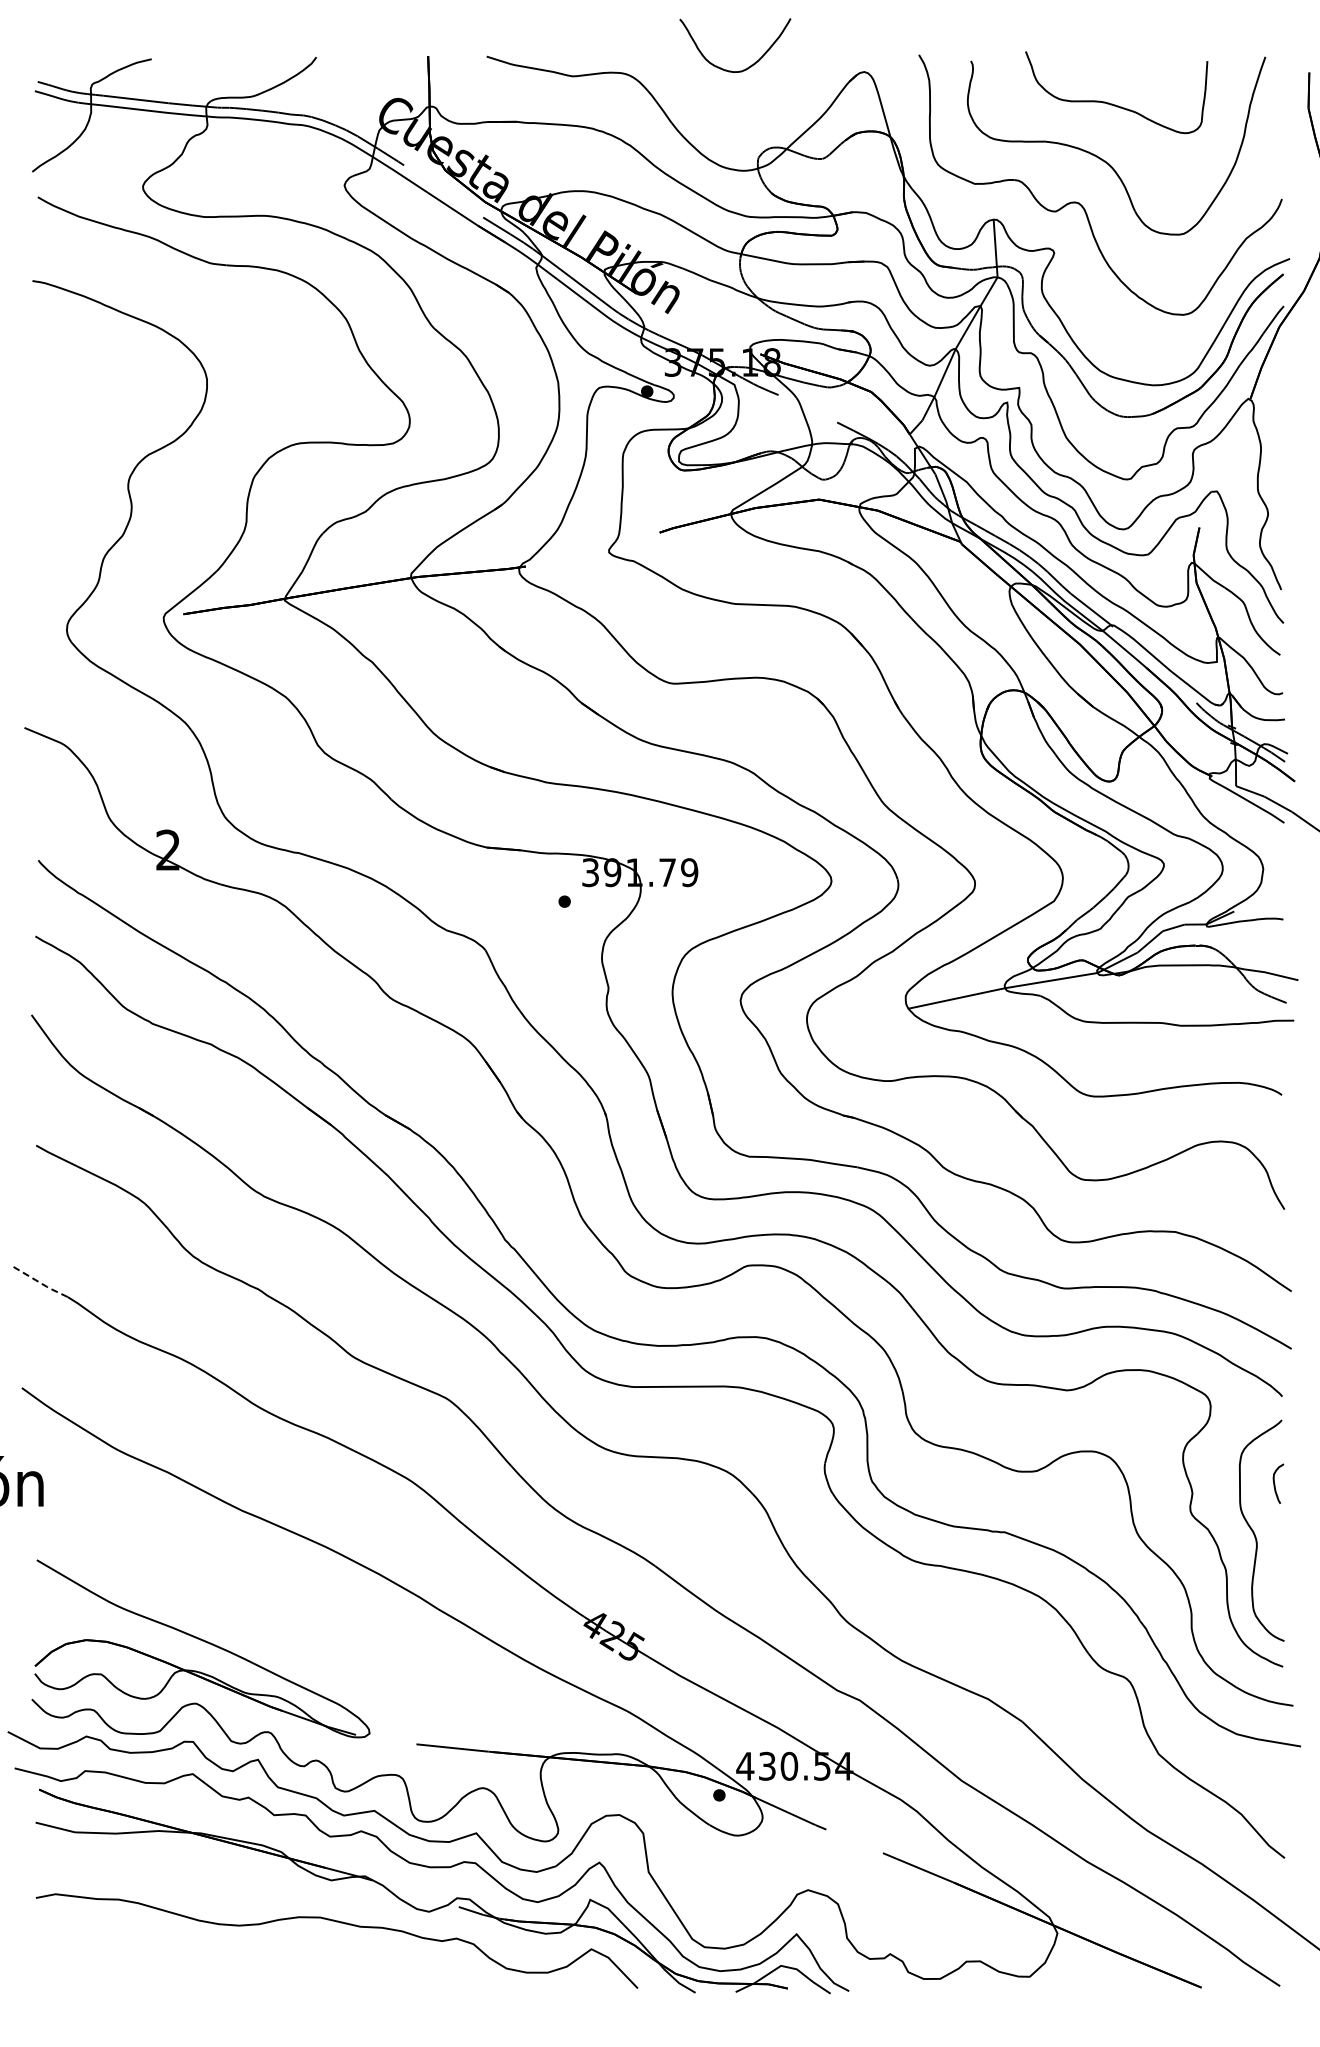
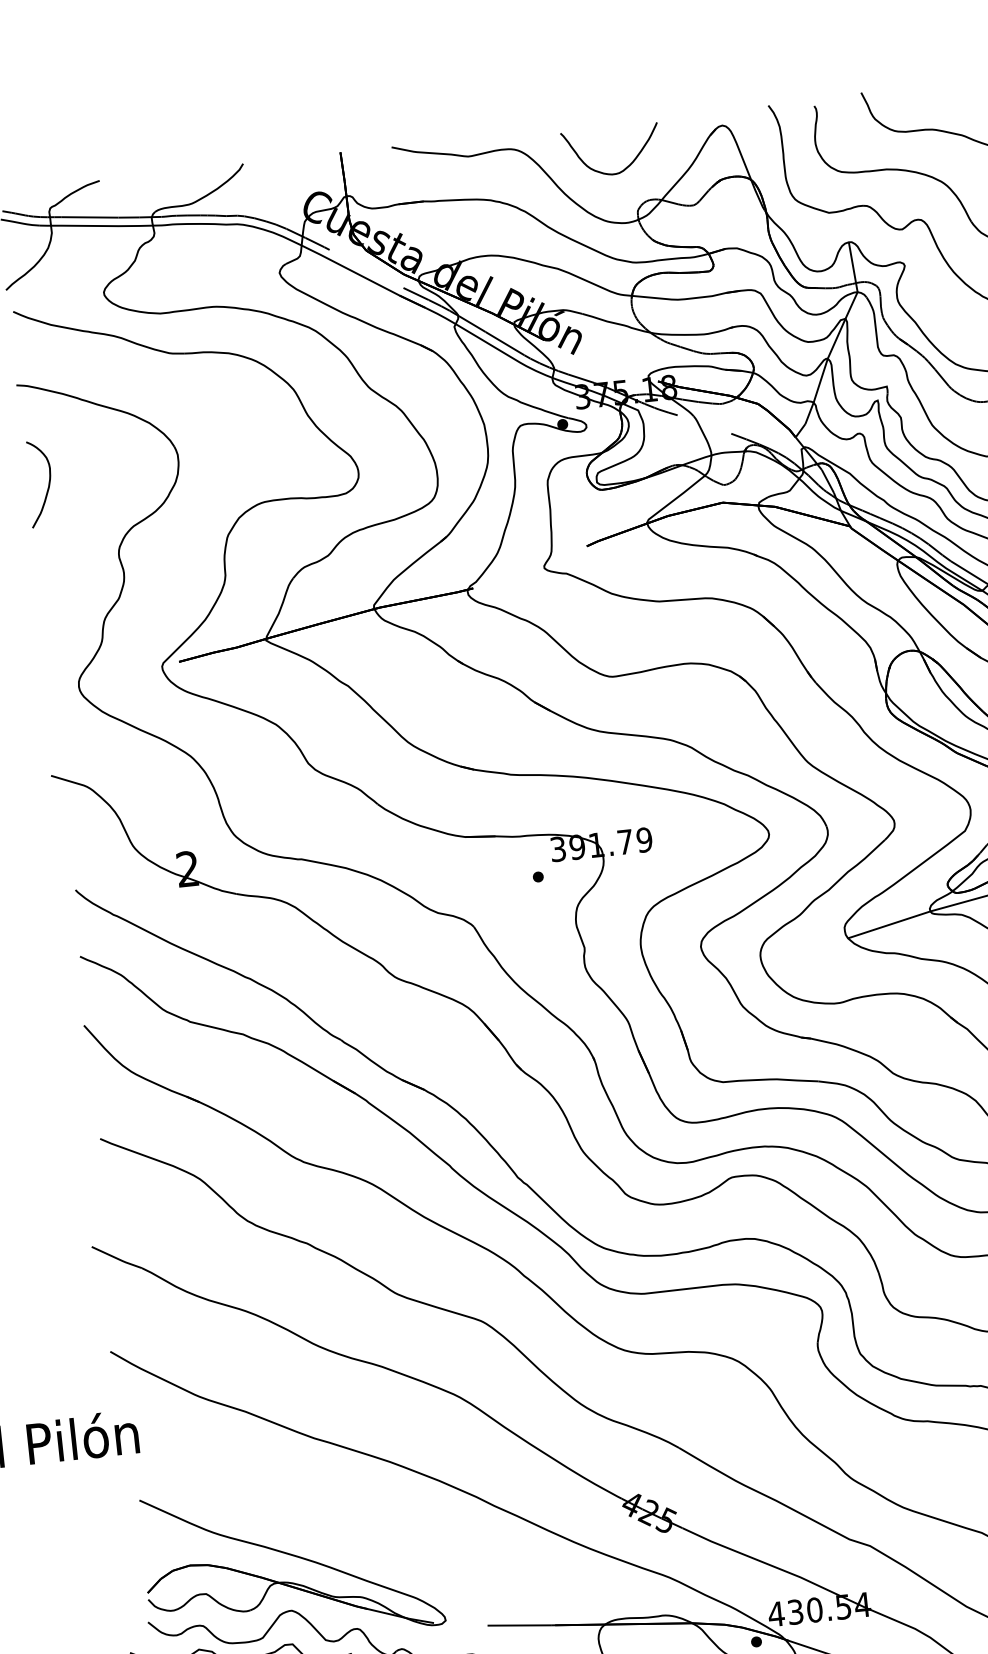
curve: (748, 66) -> (624, 168), moved
curve: (56, 397) -> (48, 484), added
line: (41, 1283) -> (117, 1258), dashed -> solid

